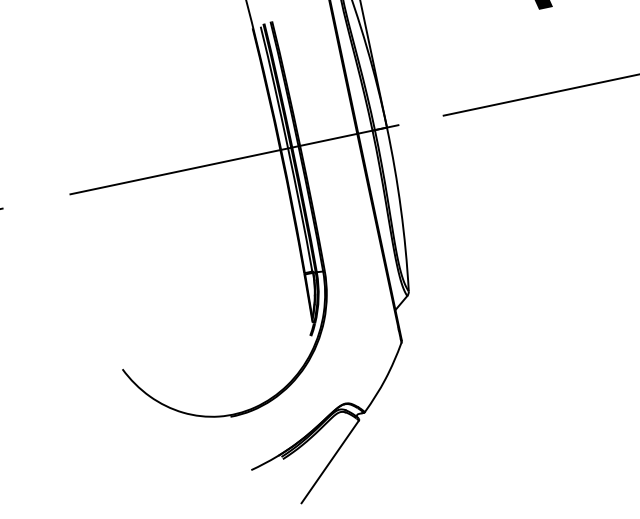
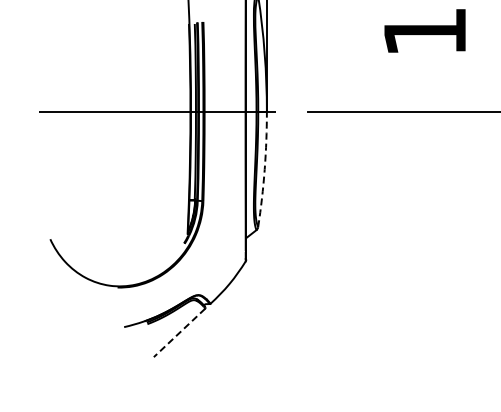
arc: (400, 209) -> (264, 169), solid -> dashed
line: (330, 462) -> (179, 333), solid -> dashed

